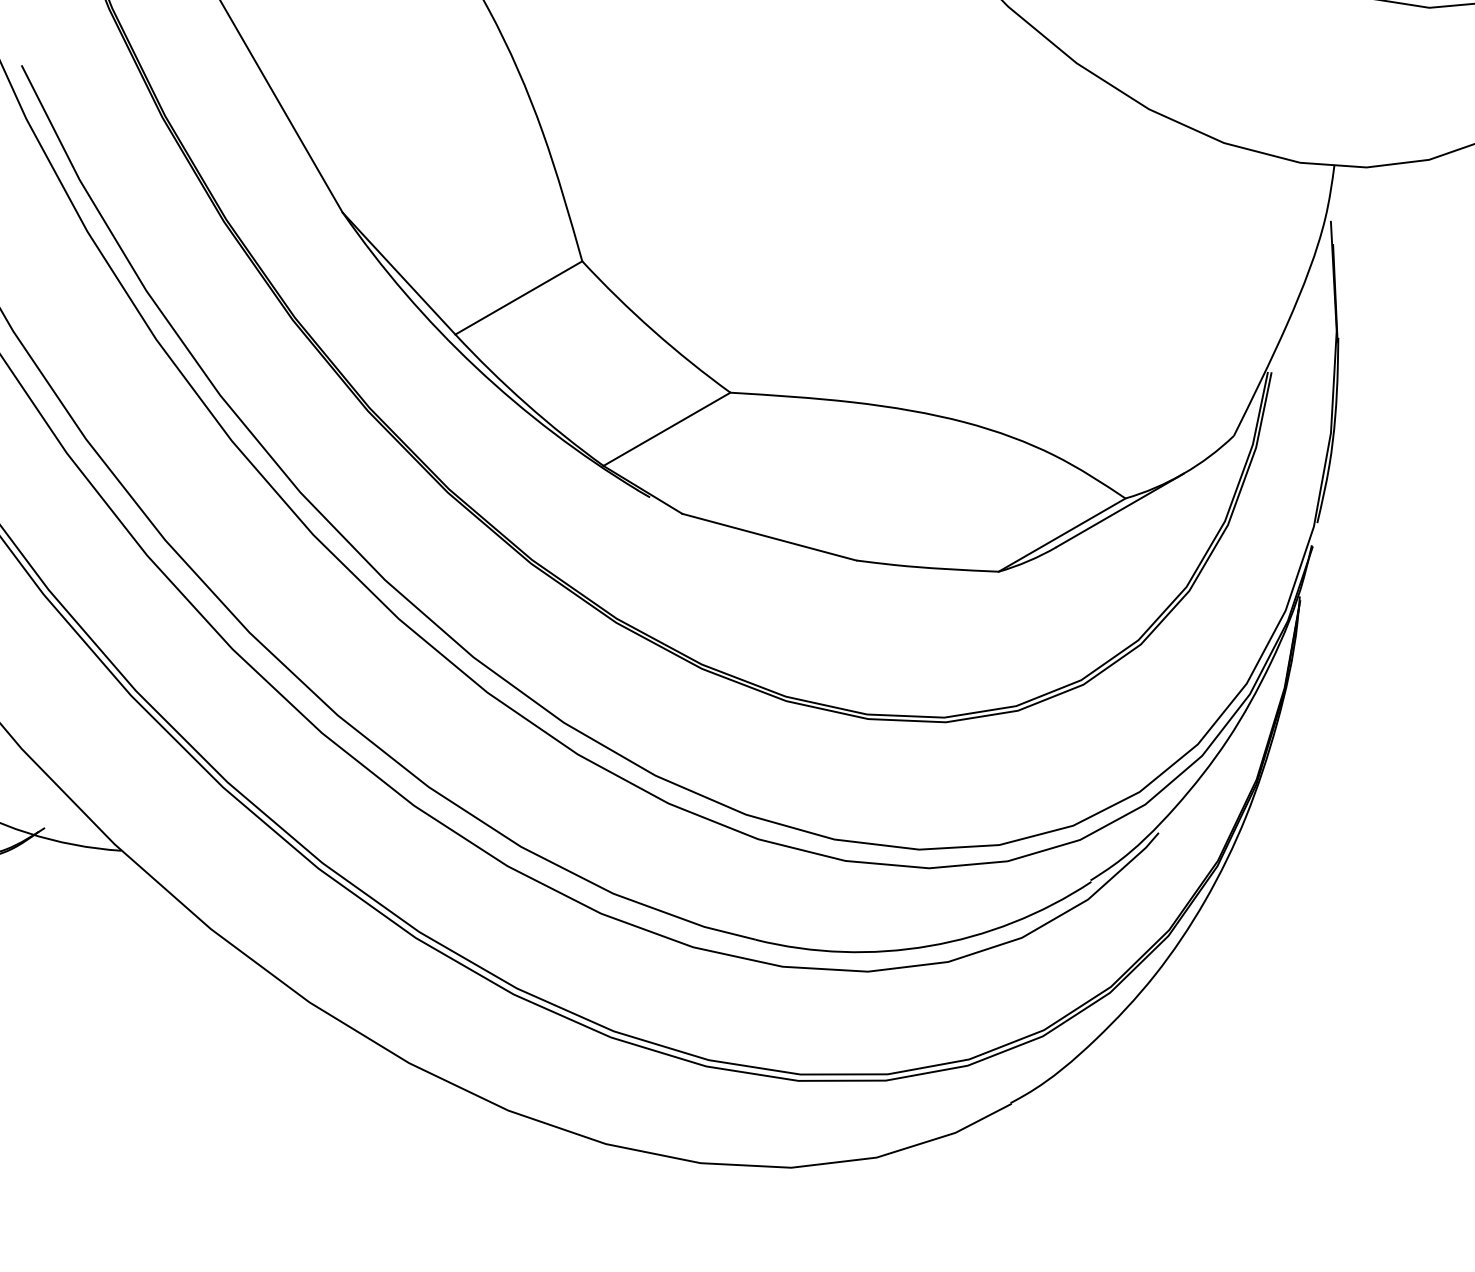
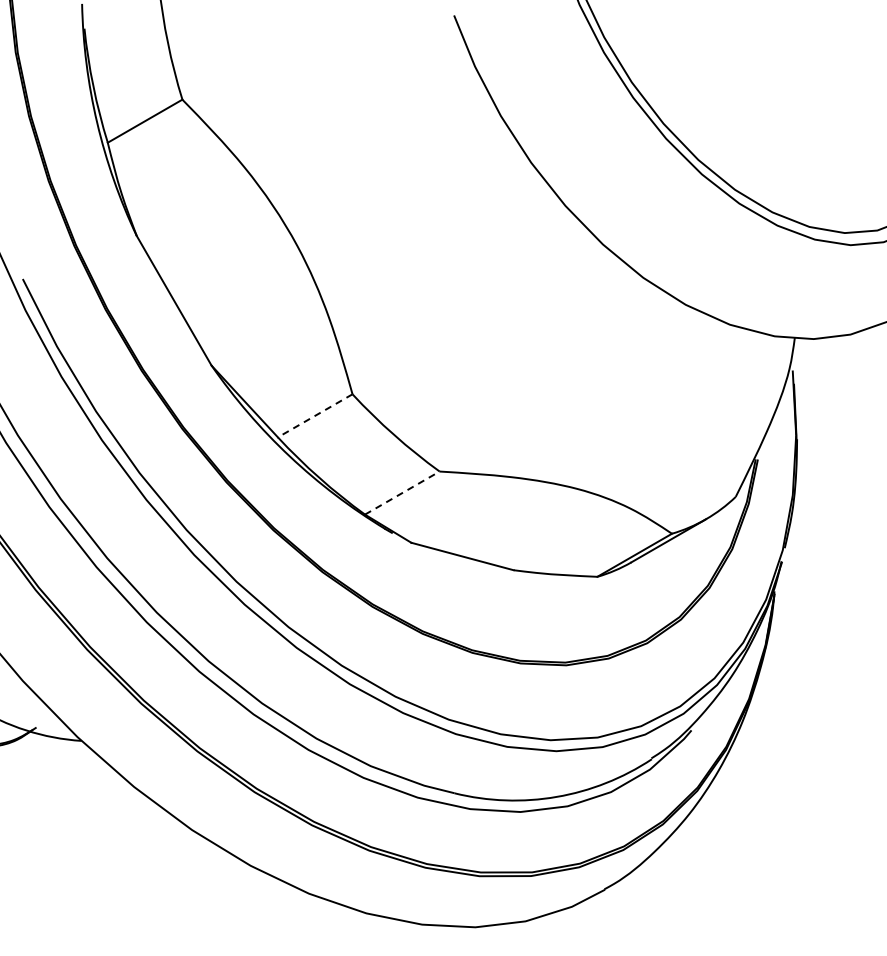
line: (517, 299) -> (314, 416), solid -> dashed
line: (667, 428) -> (402, 492), solid -> dashed

